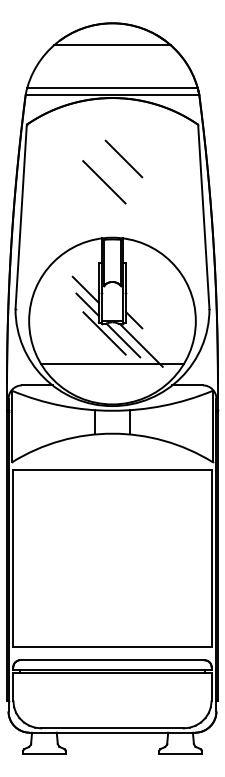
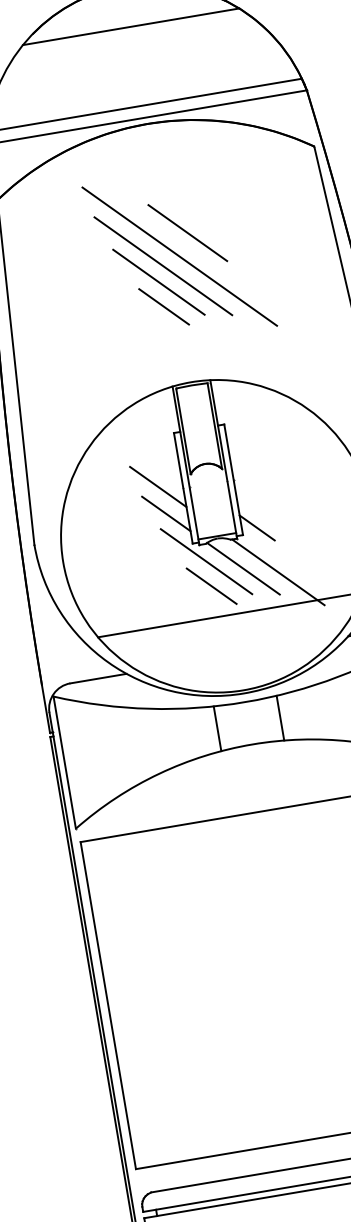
line: (117, 170) -> (179, 256), added
line: (107, 174) -> (162, 266), added
line: (104, 195) -> (163, 306), added
line: (104, 346) -> (210, 585), added

